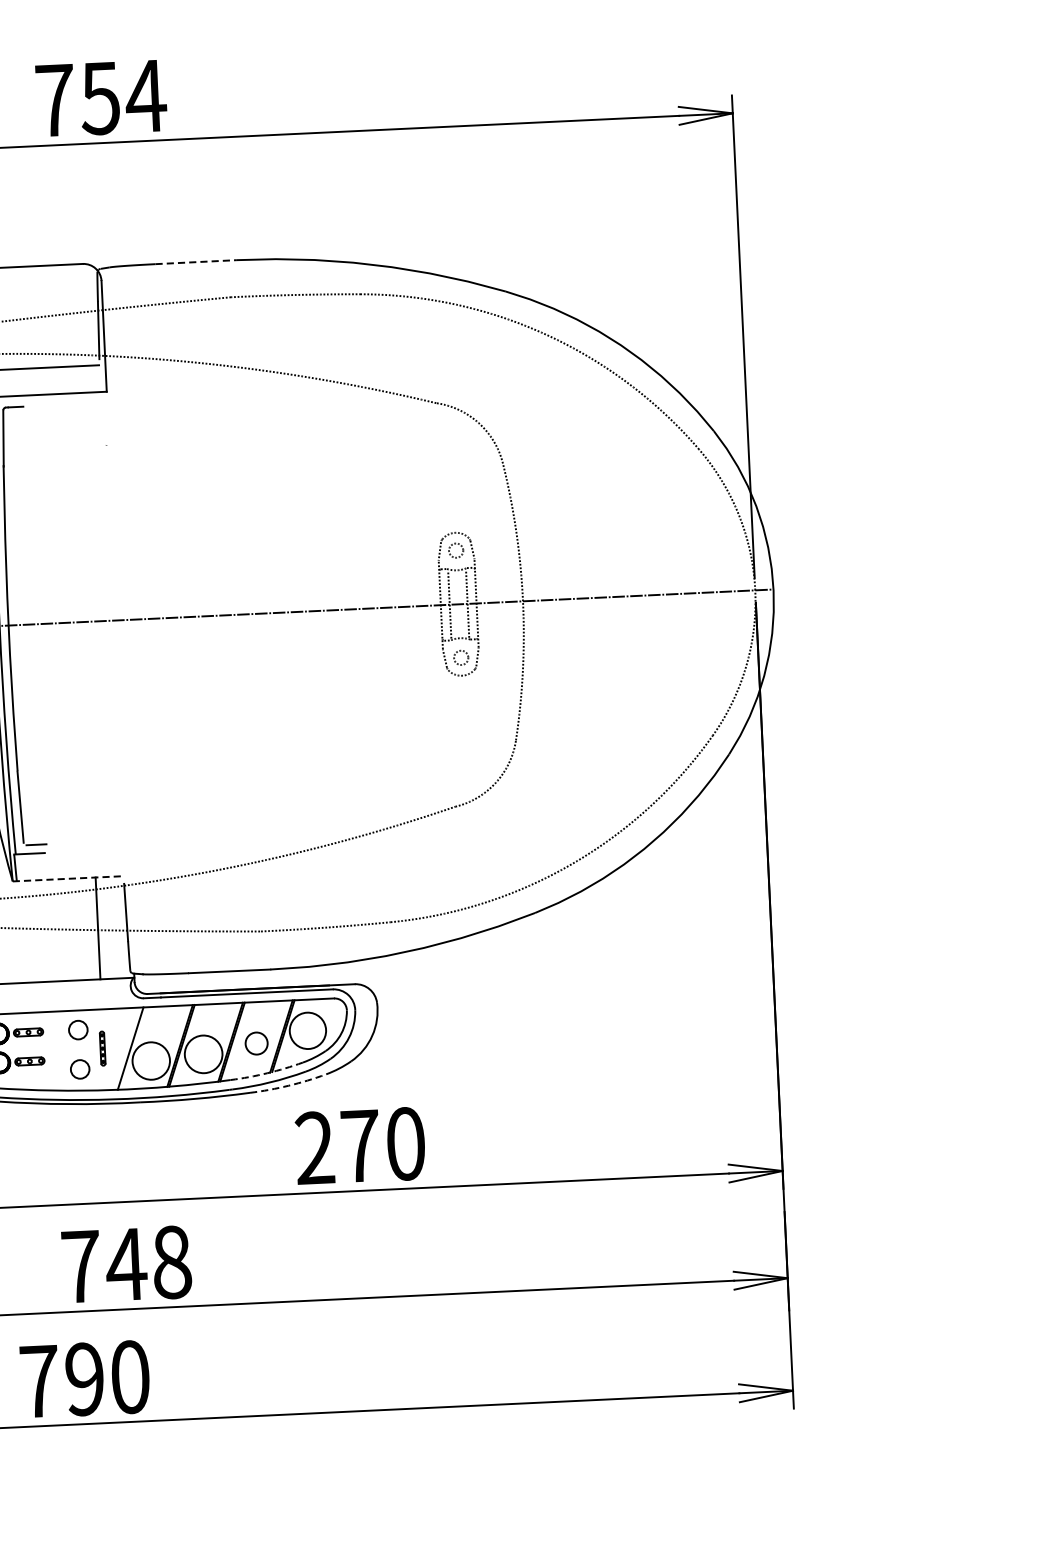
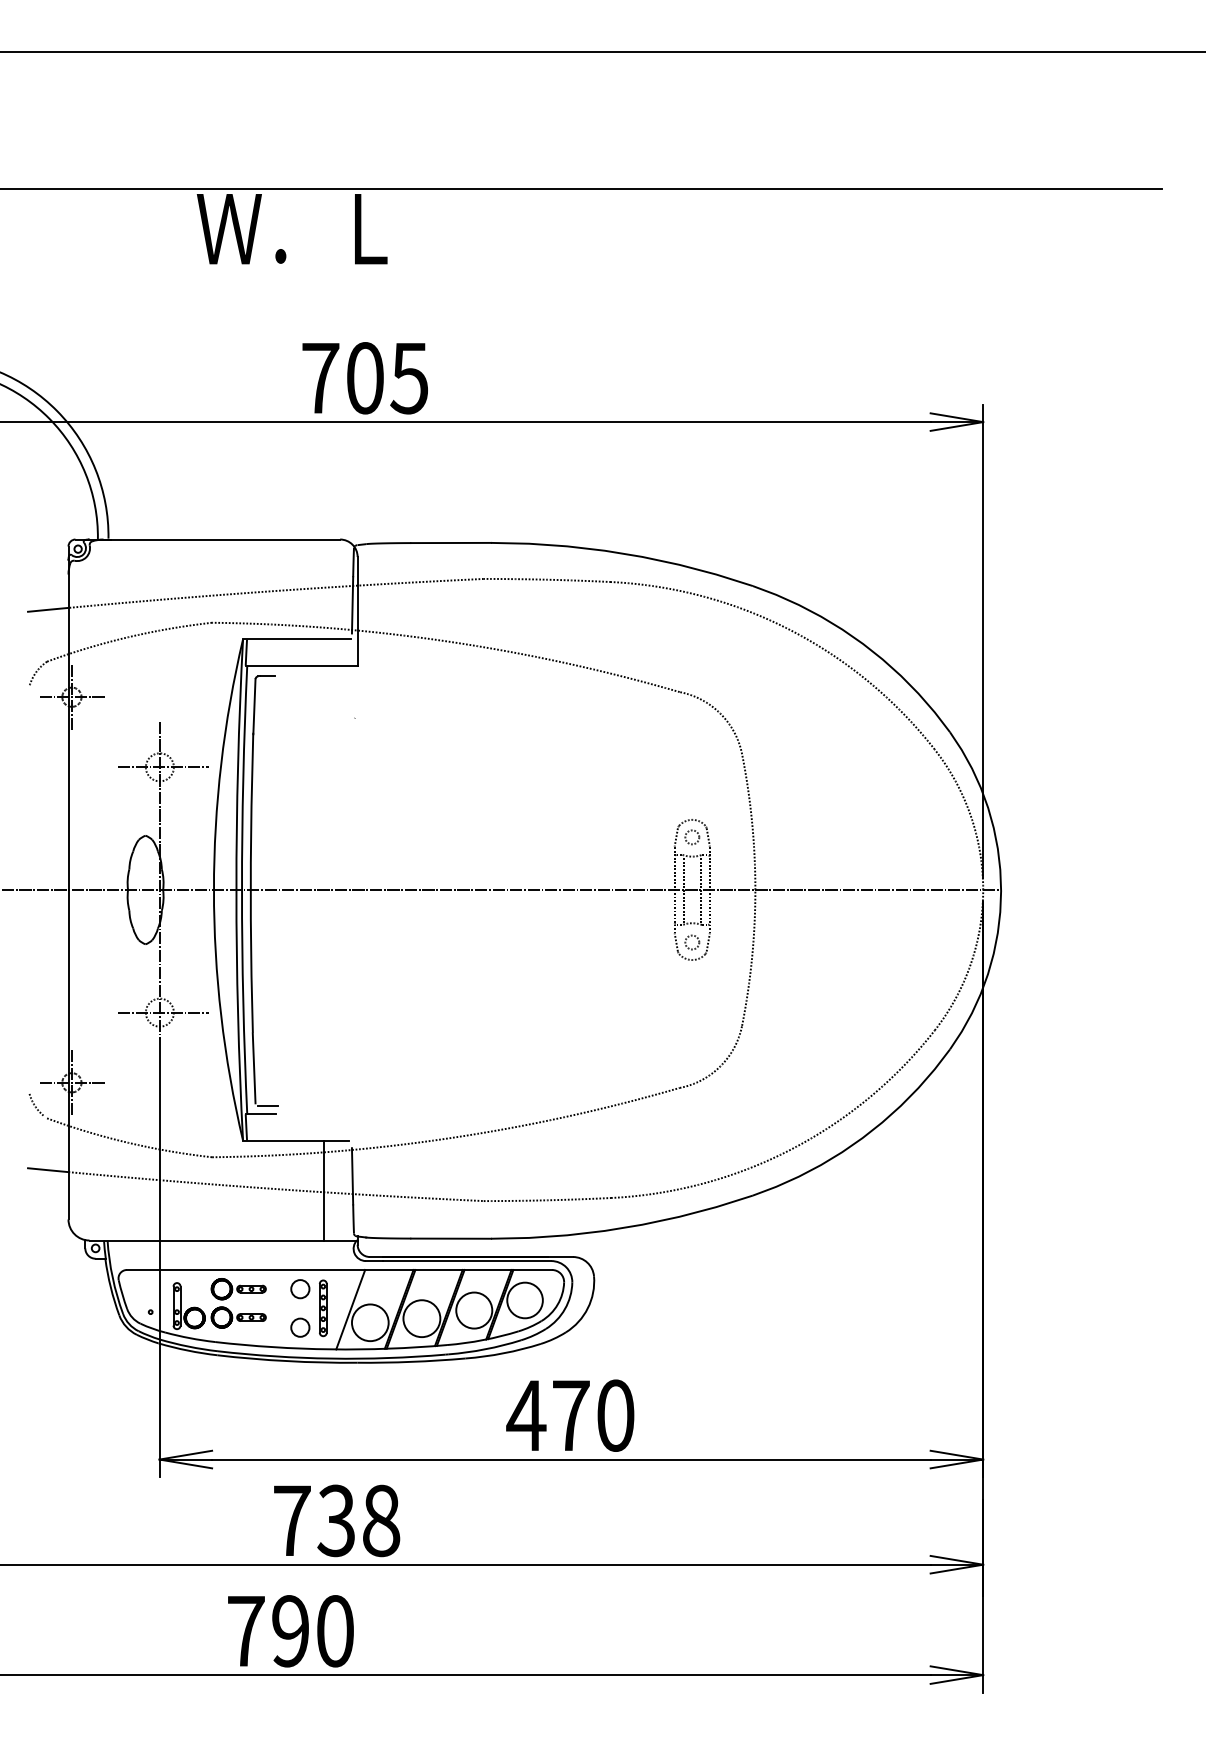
text: (123, 97) -> (387, 378), 754 -> 705
line: (196, 262) -> (451, 543), dashed -> solid
line: (67, 878) -> (296, 1140), dashed -> solid
circle: (256, 1043) -> (474, 1310), size x1.67
part: (102, 1048) -> (323, 1308), size x1.67
arc: (267, 1073) -> (483, 1340), dashed -> solid
arc: (288, 1085) -> (503, 1353), dashed -> solid
text: (314, 1147) -> (526, 1414), 270 -> 470
text: (126, 1264) -> (336, 1520), 748 -> 738

